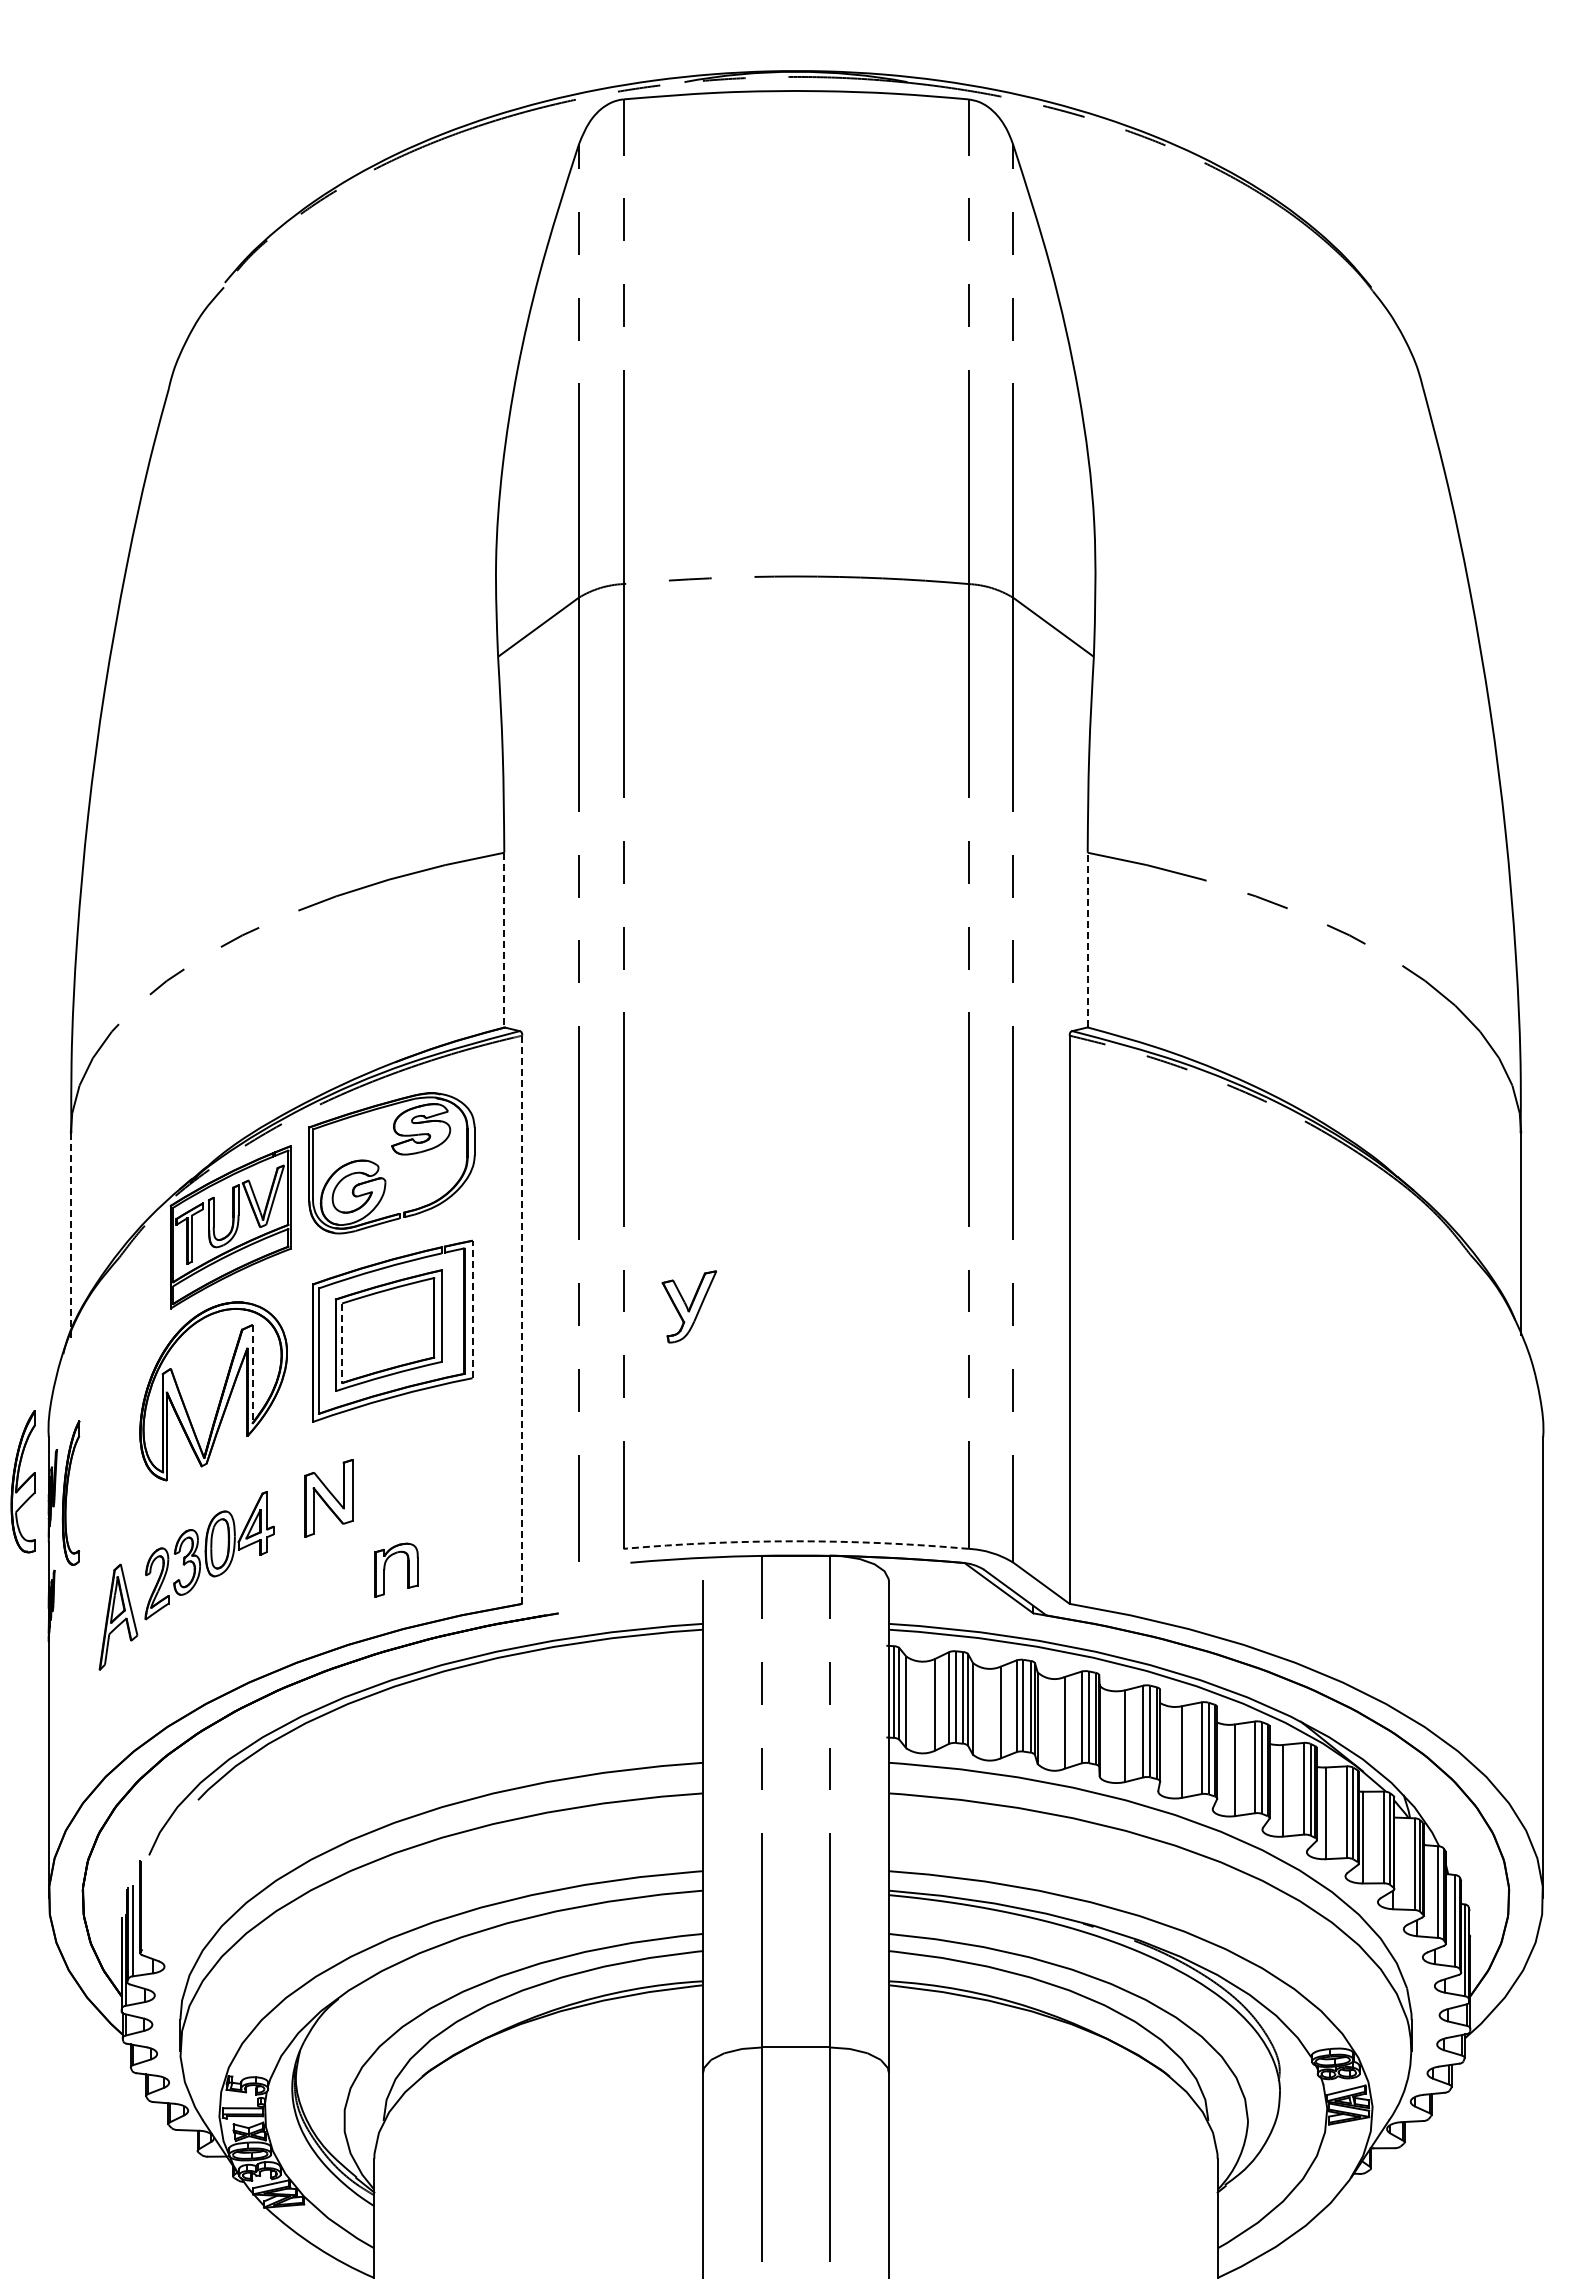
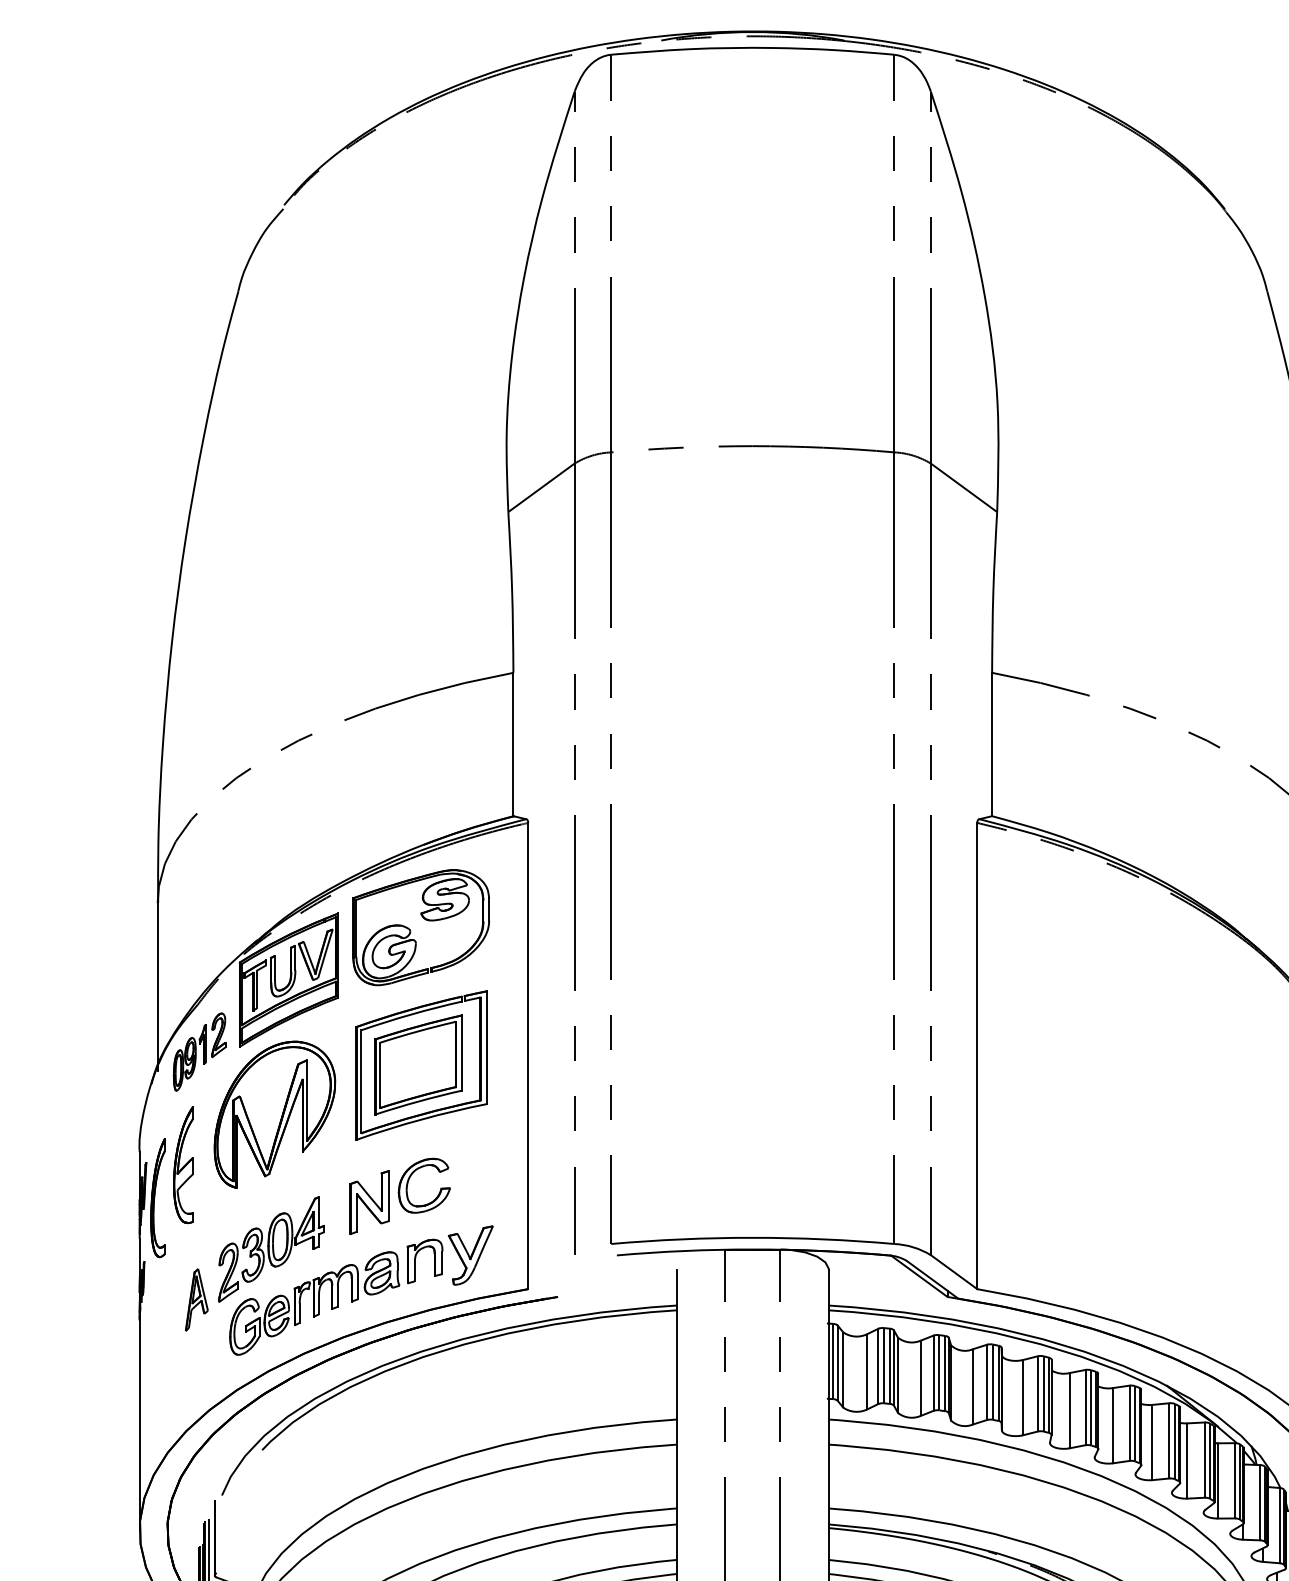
line: (1087, 939) -> (991, 744), dashed -> solid
line: (504, 940) -> (513, 744), dashed -> solid
line: (70, 1236) -> (157, 987), dashed -> solid
part: (688, 1306) -> (470, 1255), moved
line: (472, 1309) -> (487, 1047), dashed -> solid
part: (121, 1314) -> (199, 1051), added
line: (522, 1319) -> (528, 1055), dashed -> solid
line: (342, 1343) -> (380, 1075), dashed -> solid
line: (252, 1374) -> (306, 1100), dashed -> solid
part: (380, 1465) -> (411, 1175), added
part: (22, 1481) -> (182, 1164), moved
arc: (796, 1541) -> (753, 1237), dashed -> solid
part: (118, 1616) -> (196, 1299), size x0.71
part: (262, 1621) -> (315, 1303), added

